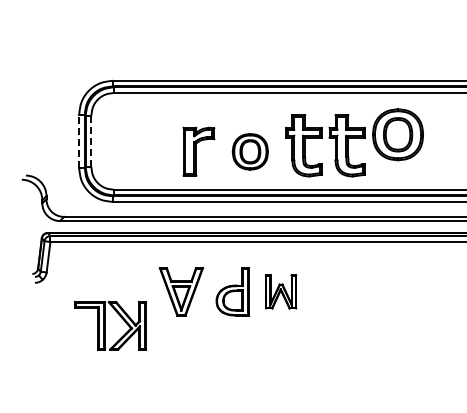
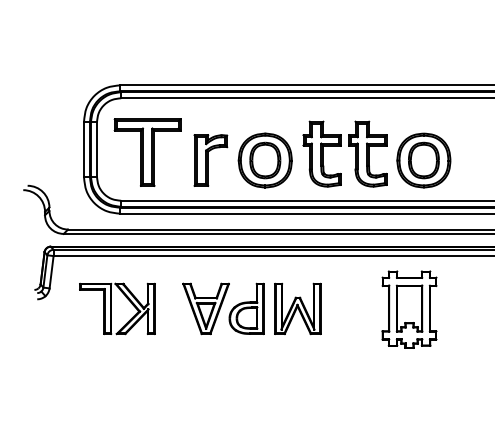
part: (397, 134) -> (423, 160), moved
line: (79, 140) -> (84, 148), dashed -> solid
line: (91, 141) -> (97, 149), dashed -> solid
part: (139, 143) -> (147, 151), added
part: (250, 151) -> (265, 160), size x1.43
part: (180, 291) -> (205, 308), moved
part: (280, 291) -> (297, 308), size x1.43
part: (386, 292) -> (409, 309), added
part: (110, 325) -> (117, 308), moved

